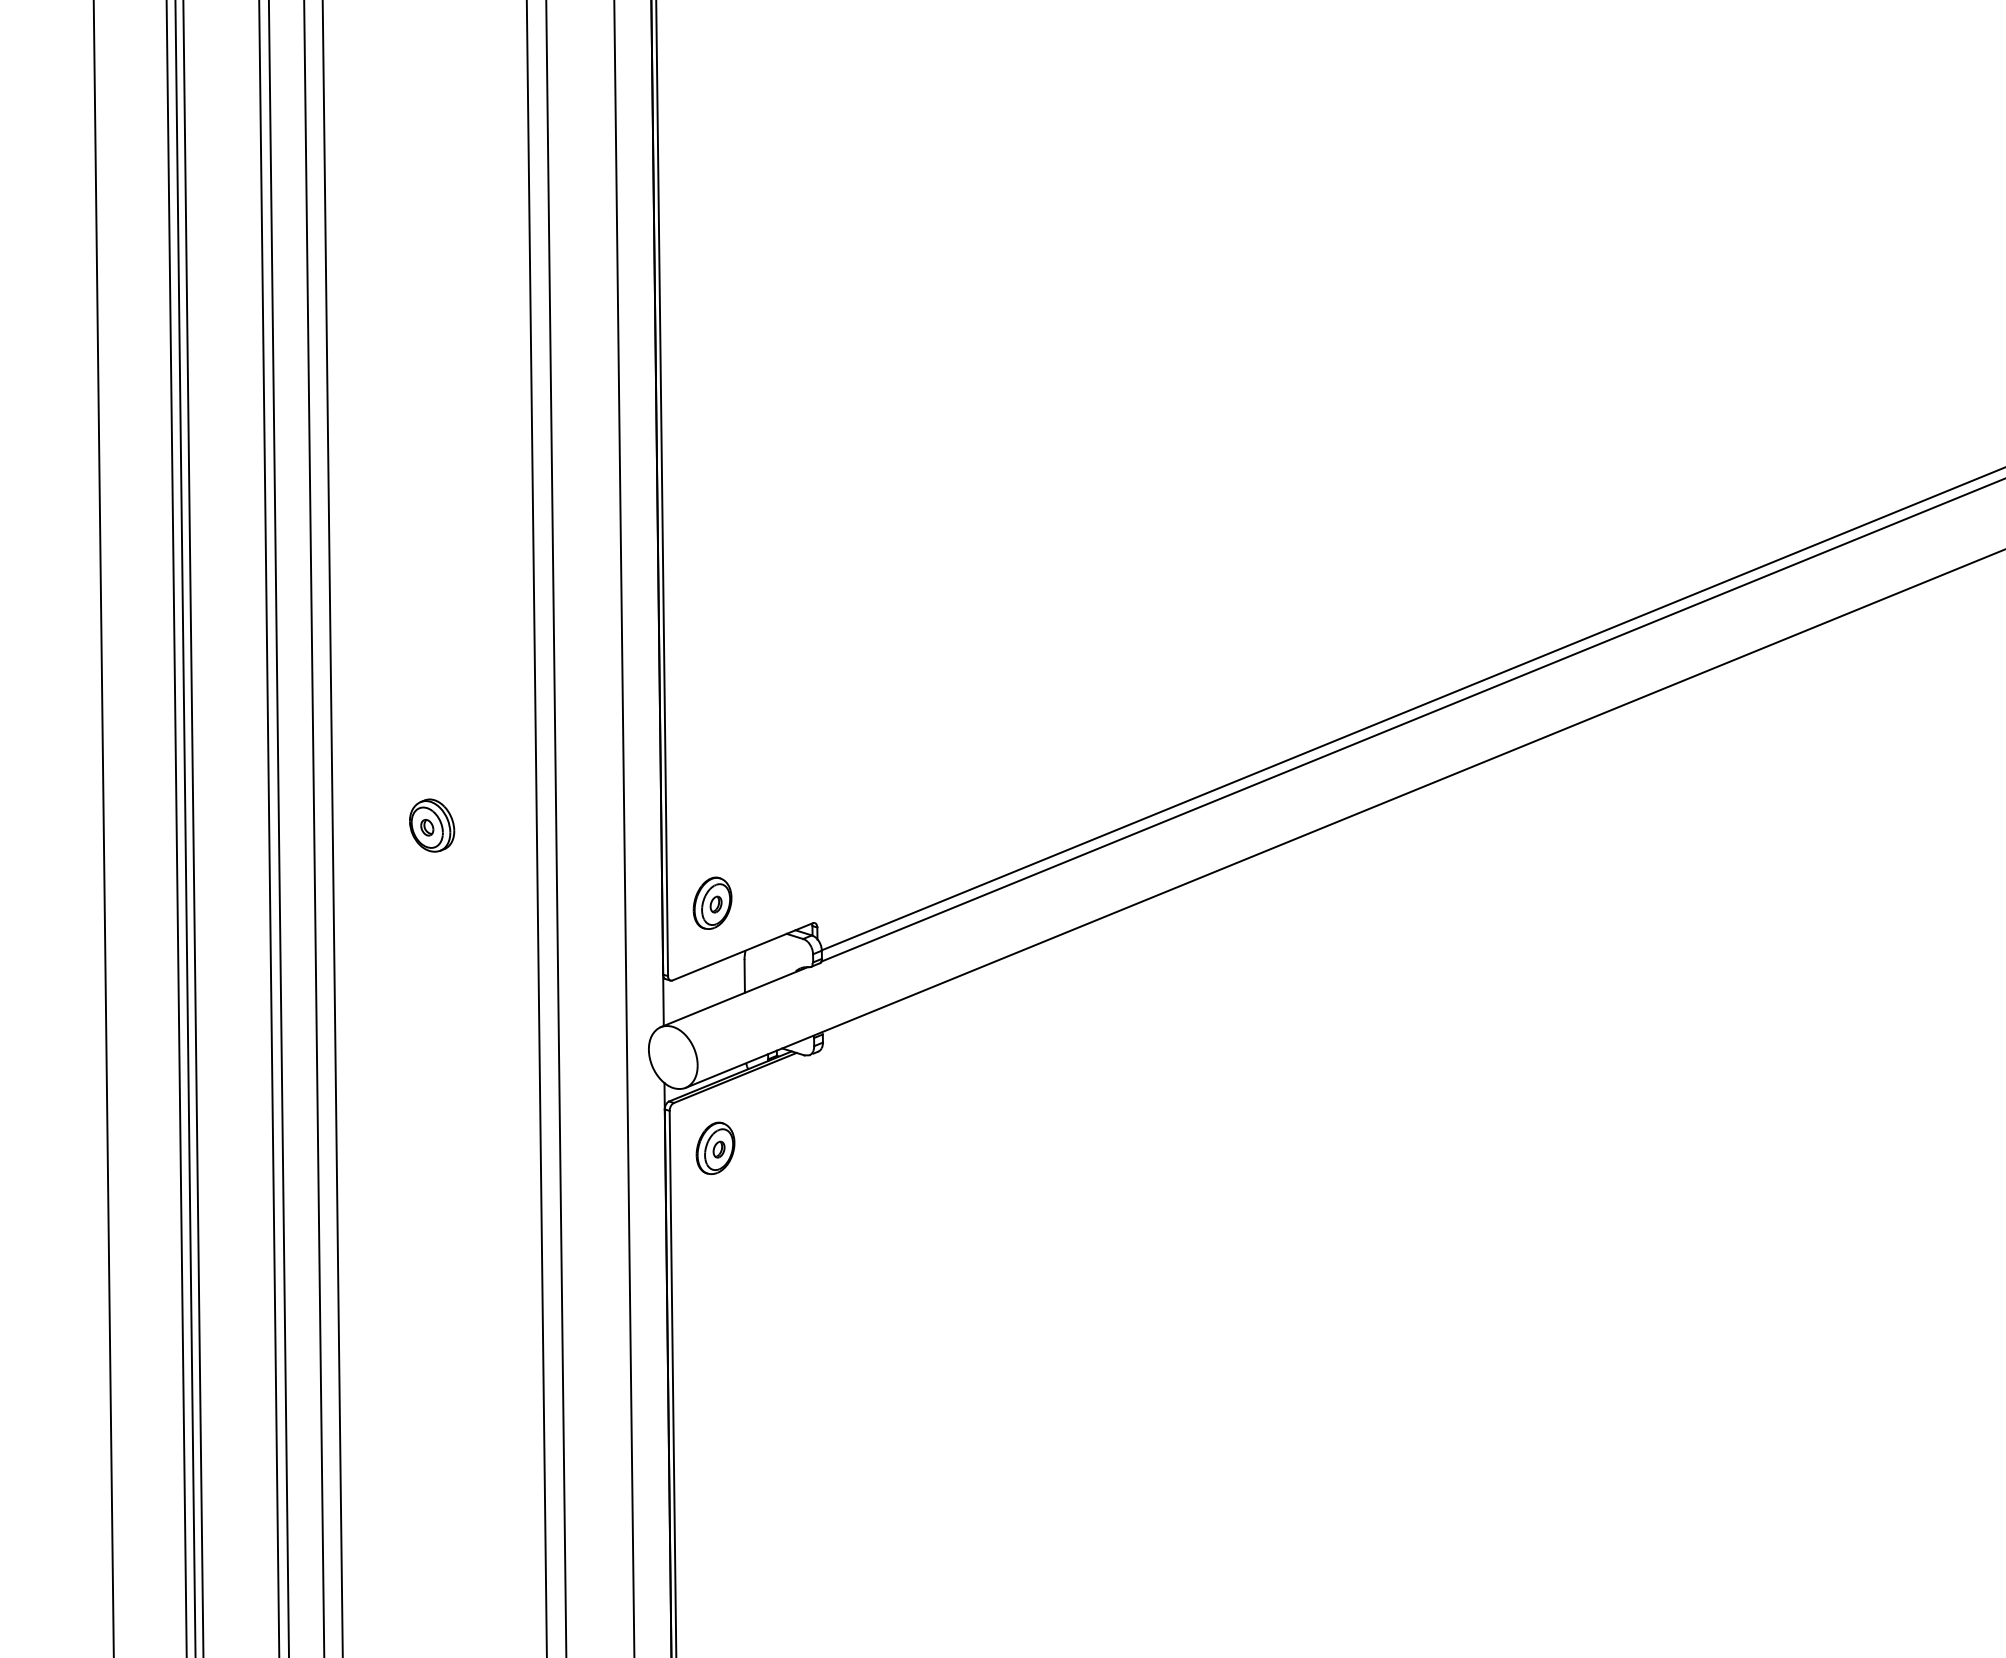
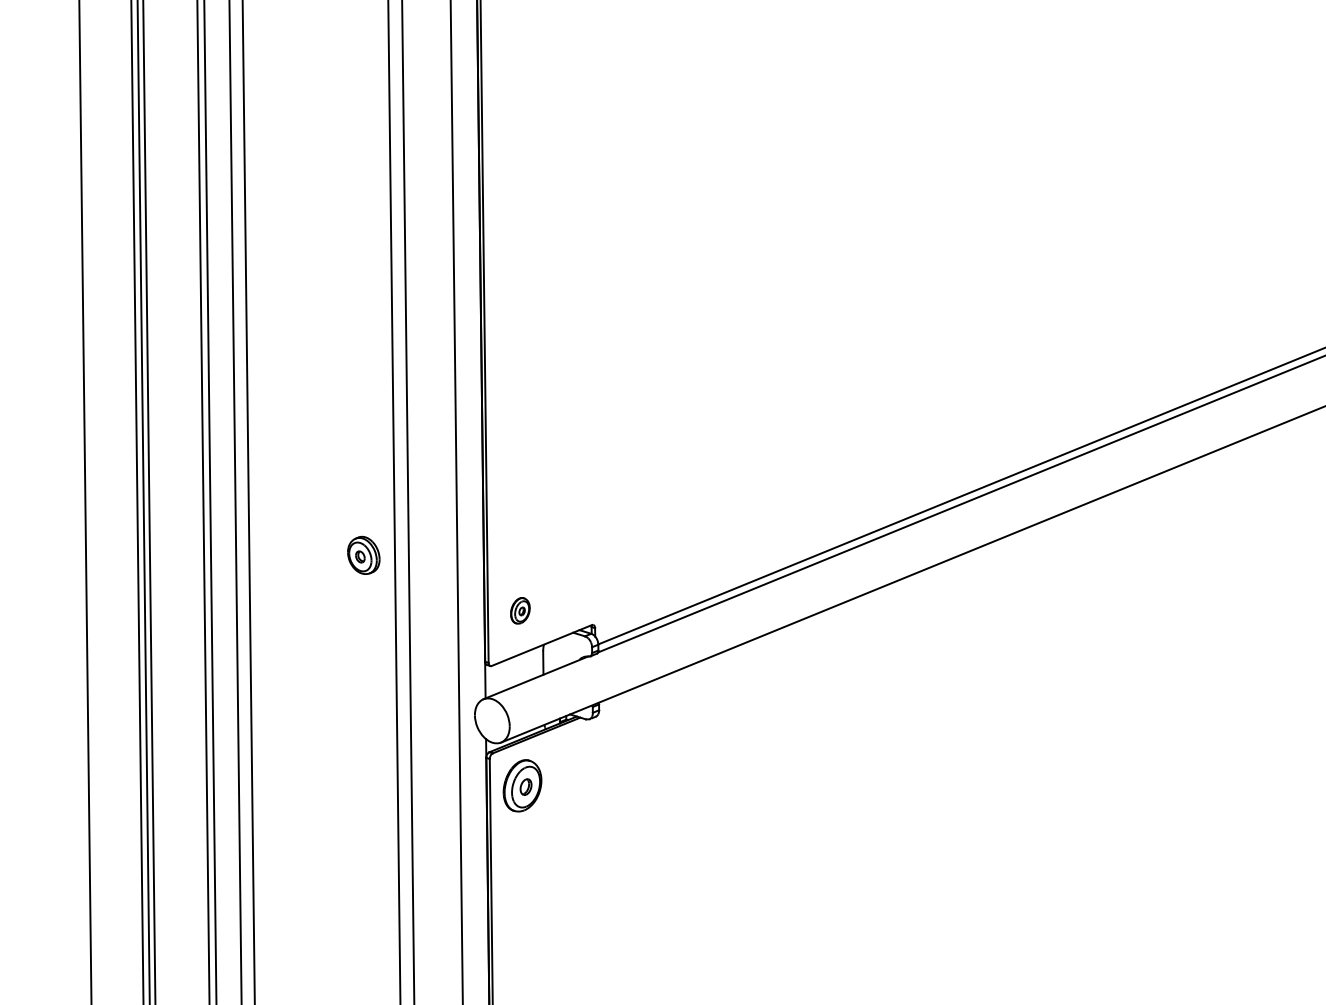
part: (432, 825) -> (364, 555), moved
part: (712, 902) -> (520, 610), size x0.7
part: (715, 1147) -> (522, 785), size x1.4

